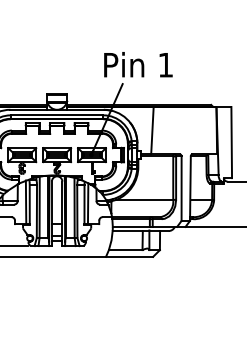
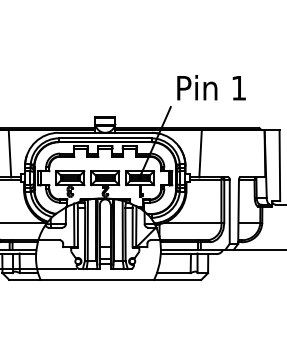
text: (138, 64) -> (211, 87), moved
hatch: (98, 214) -> (146, 237), added

